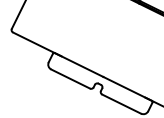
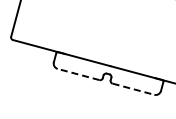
line: (70, 78) -> (78, 74), solid -> dashed
line: (121, 104) -> (133, 89), solid -> dashed

